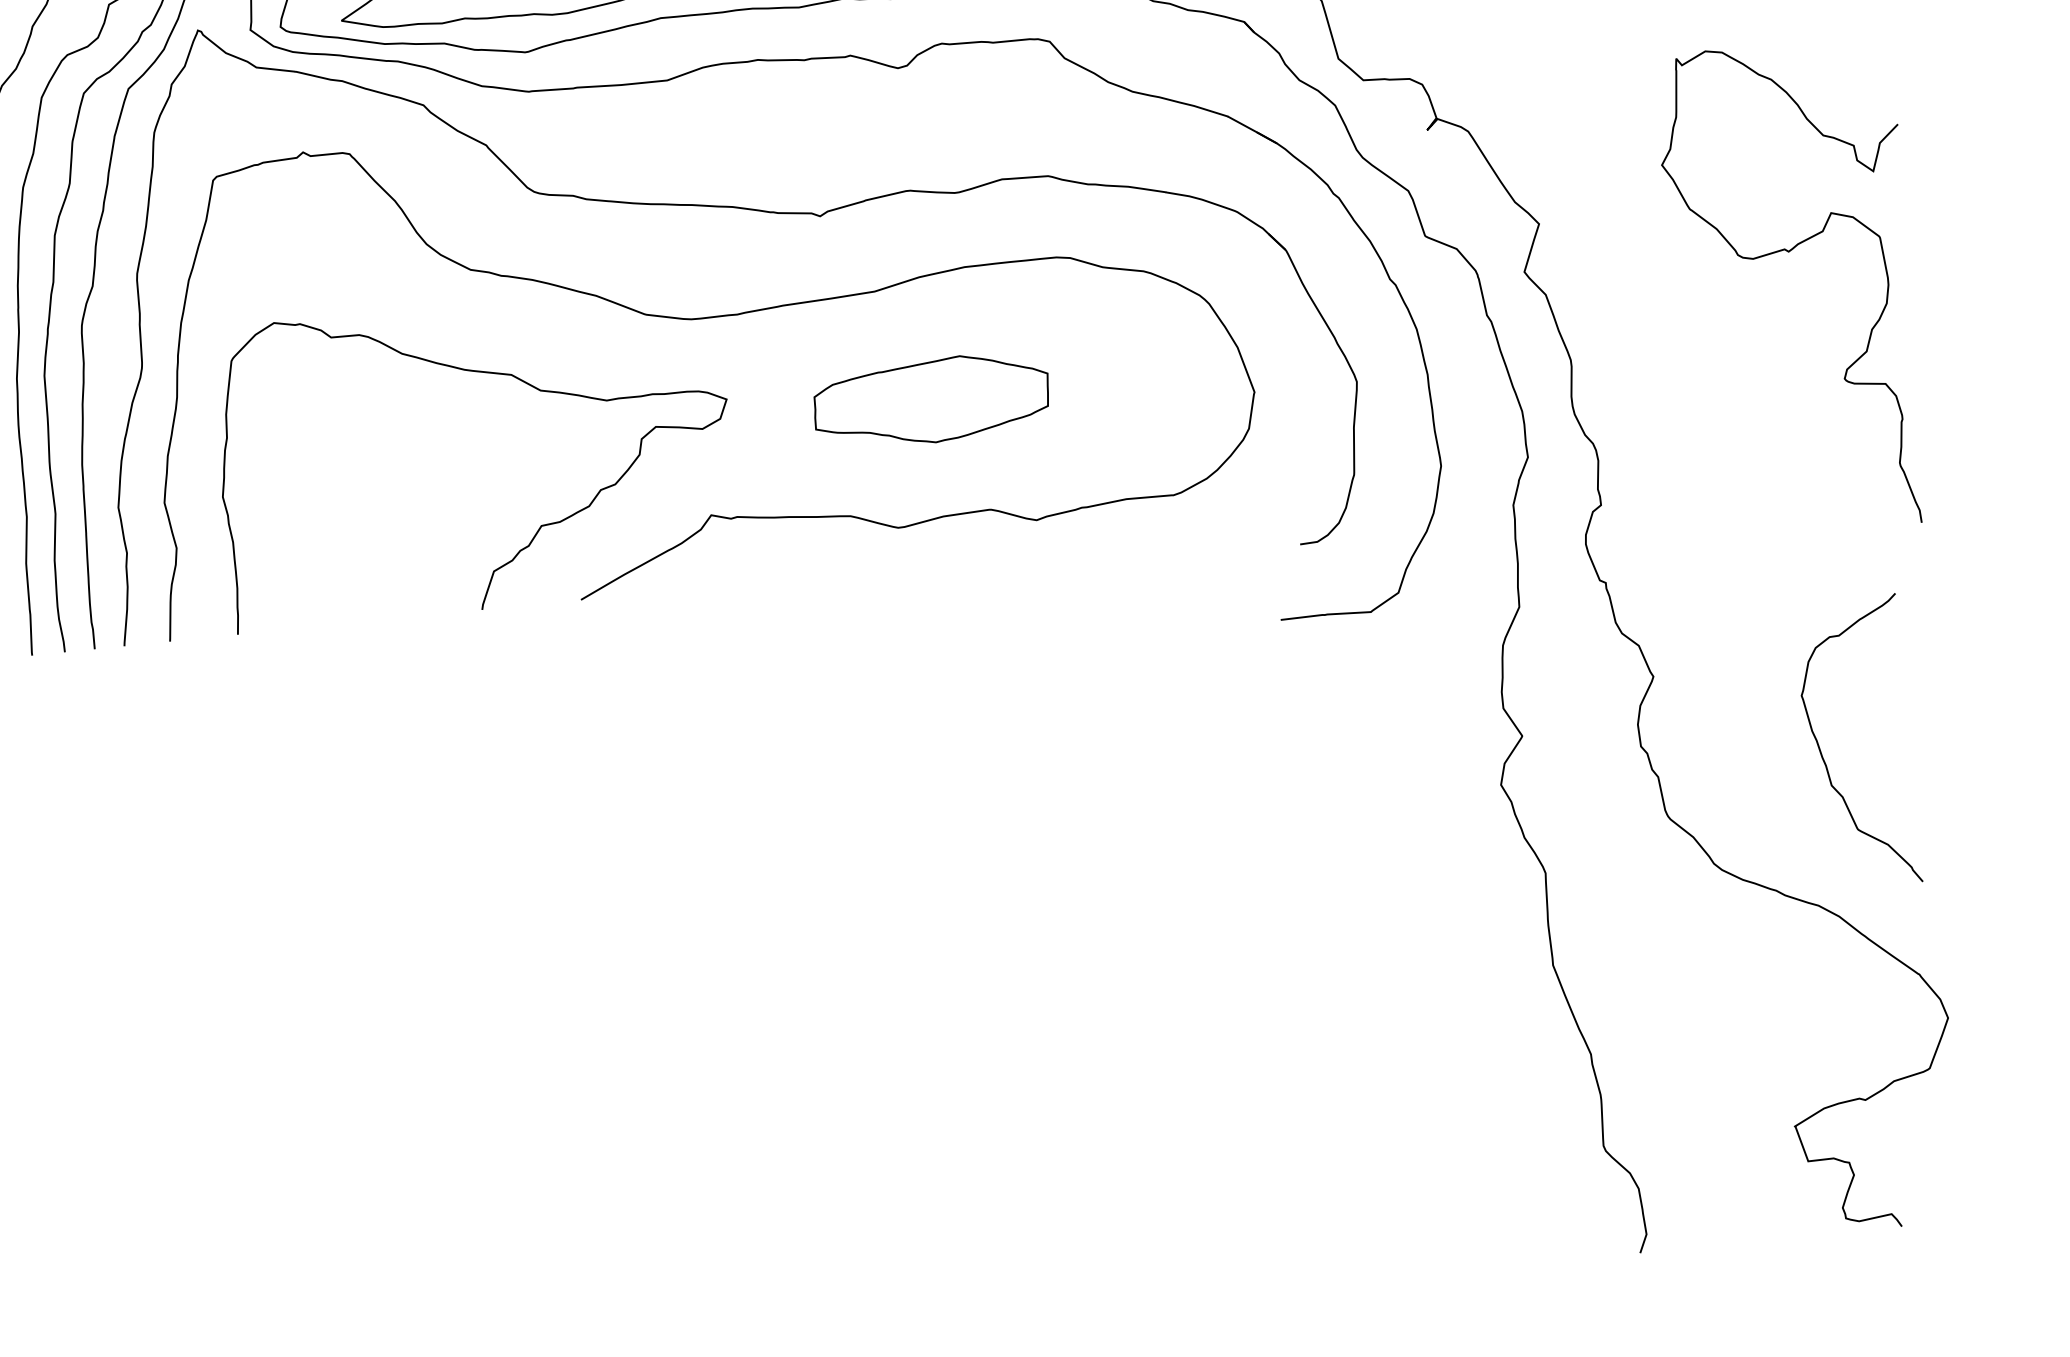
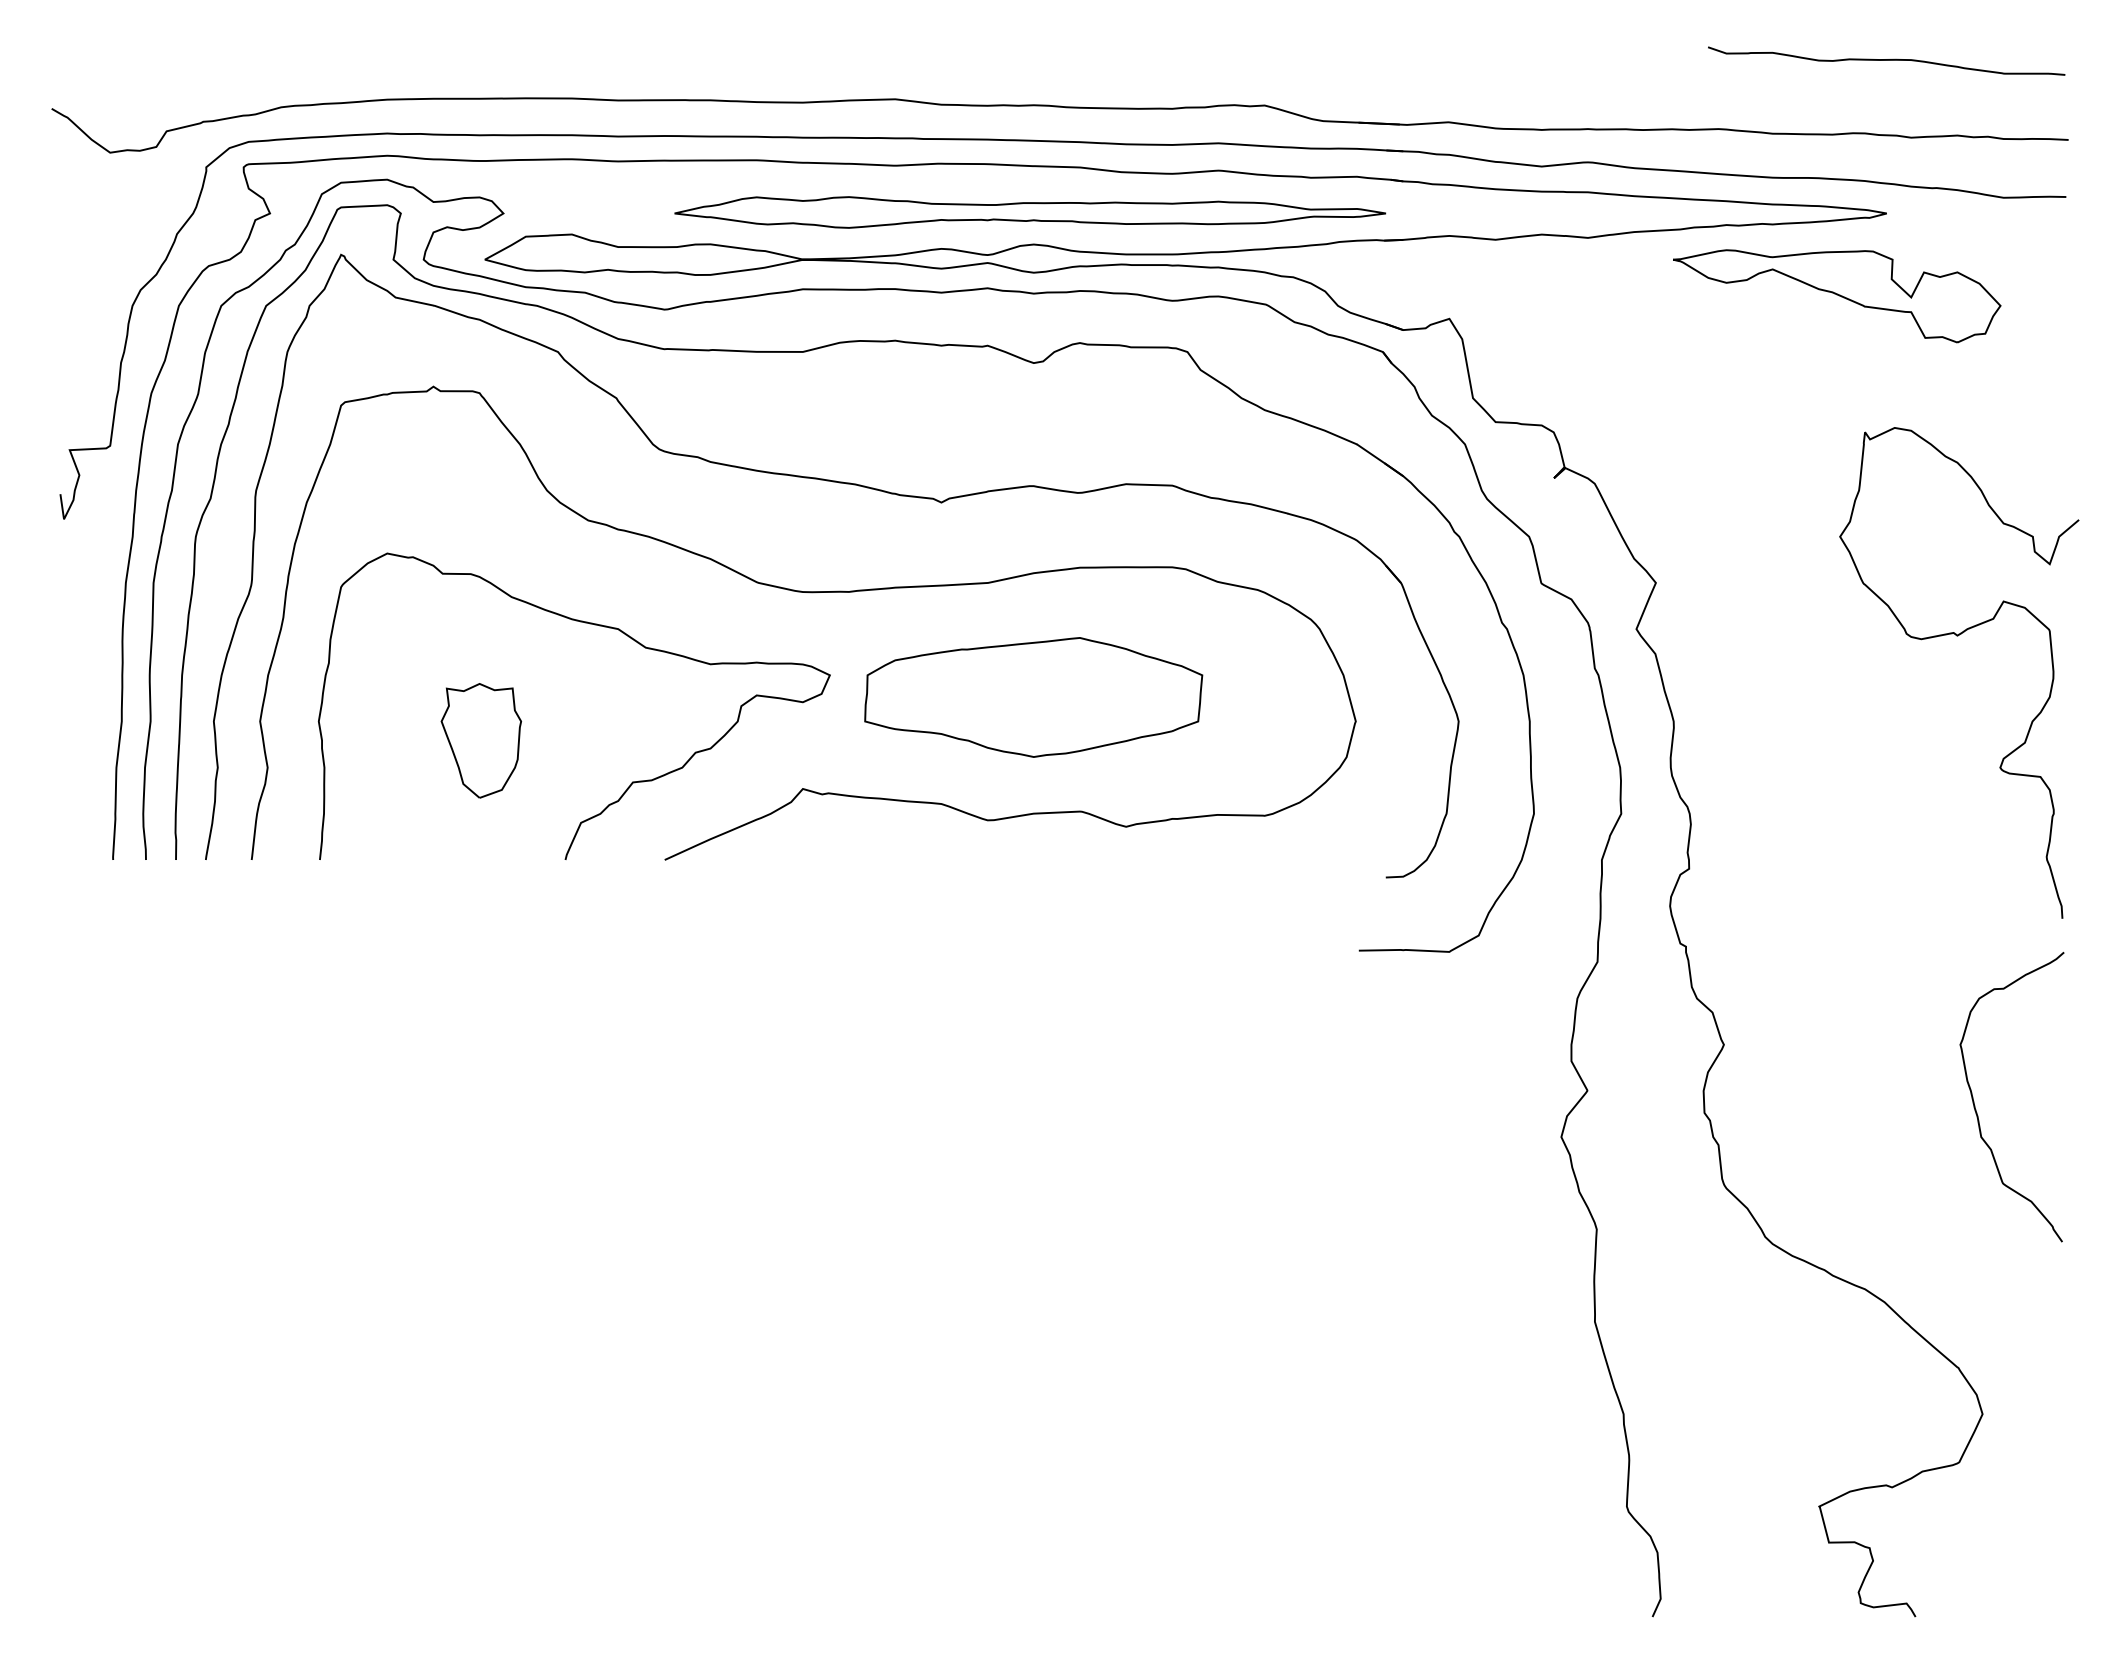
curve: (1789, 252) -> (1958, 636), moved
part: (931, 400) -> (1033, 697), size x1.43
part: (385, 499) -> (480, 740), added
curve: (1822, 754) -> (1975, 1105), moved

